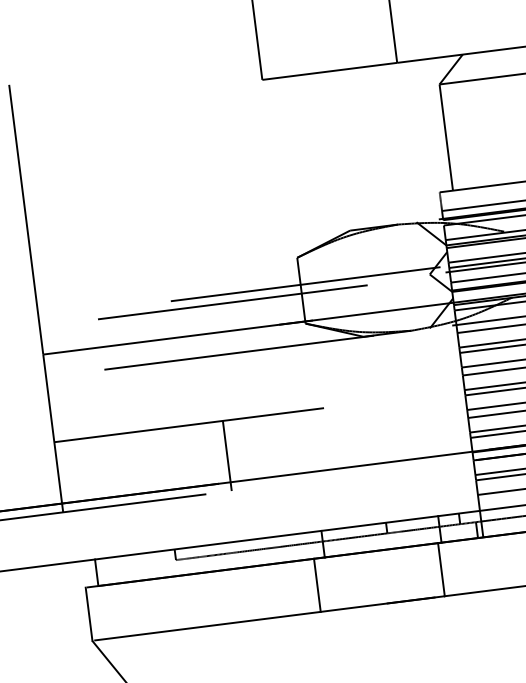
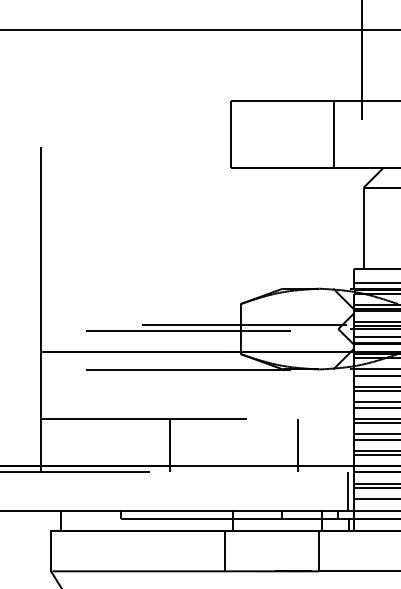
line: (395, 434) -> (297, 445), added
line: (468, 486) -> (347, 491), added

